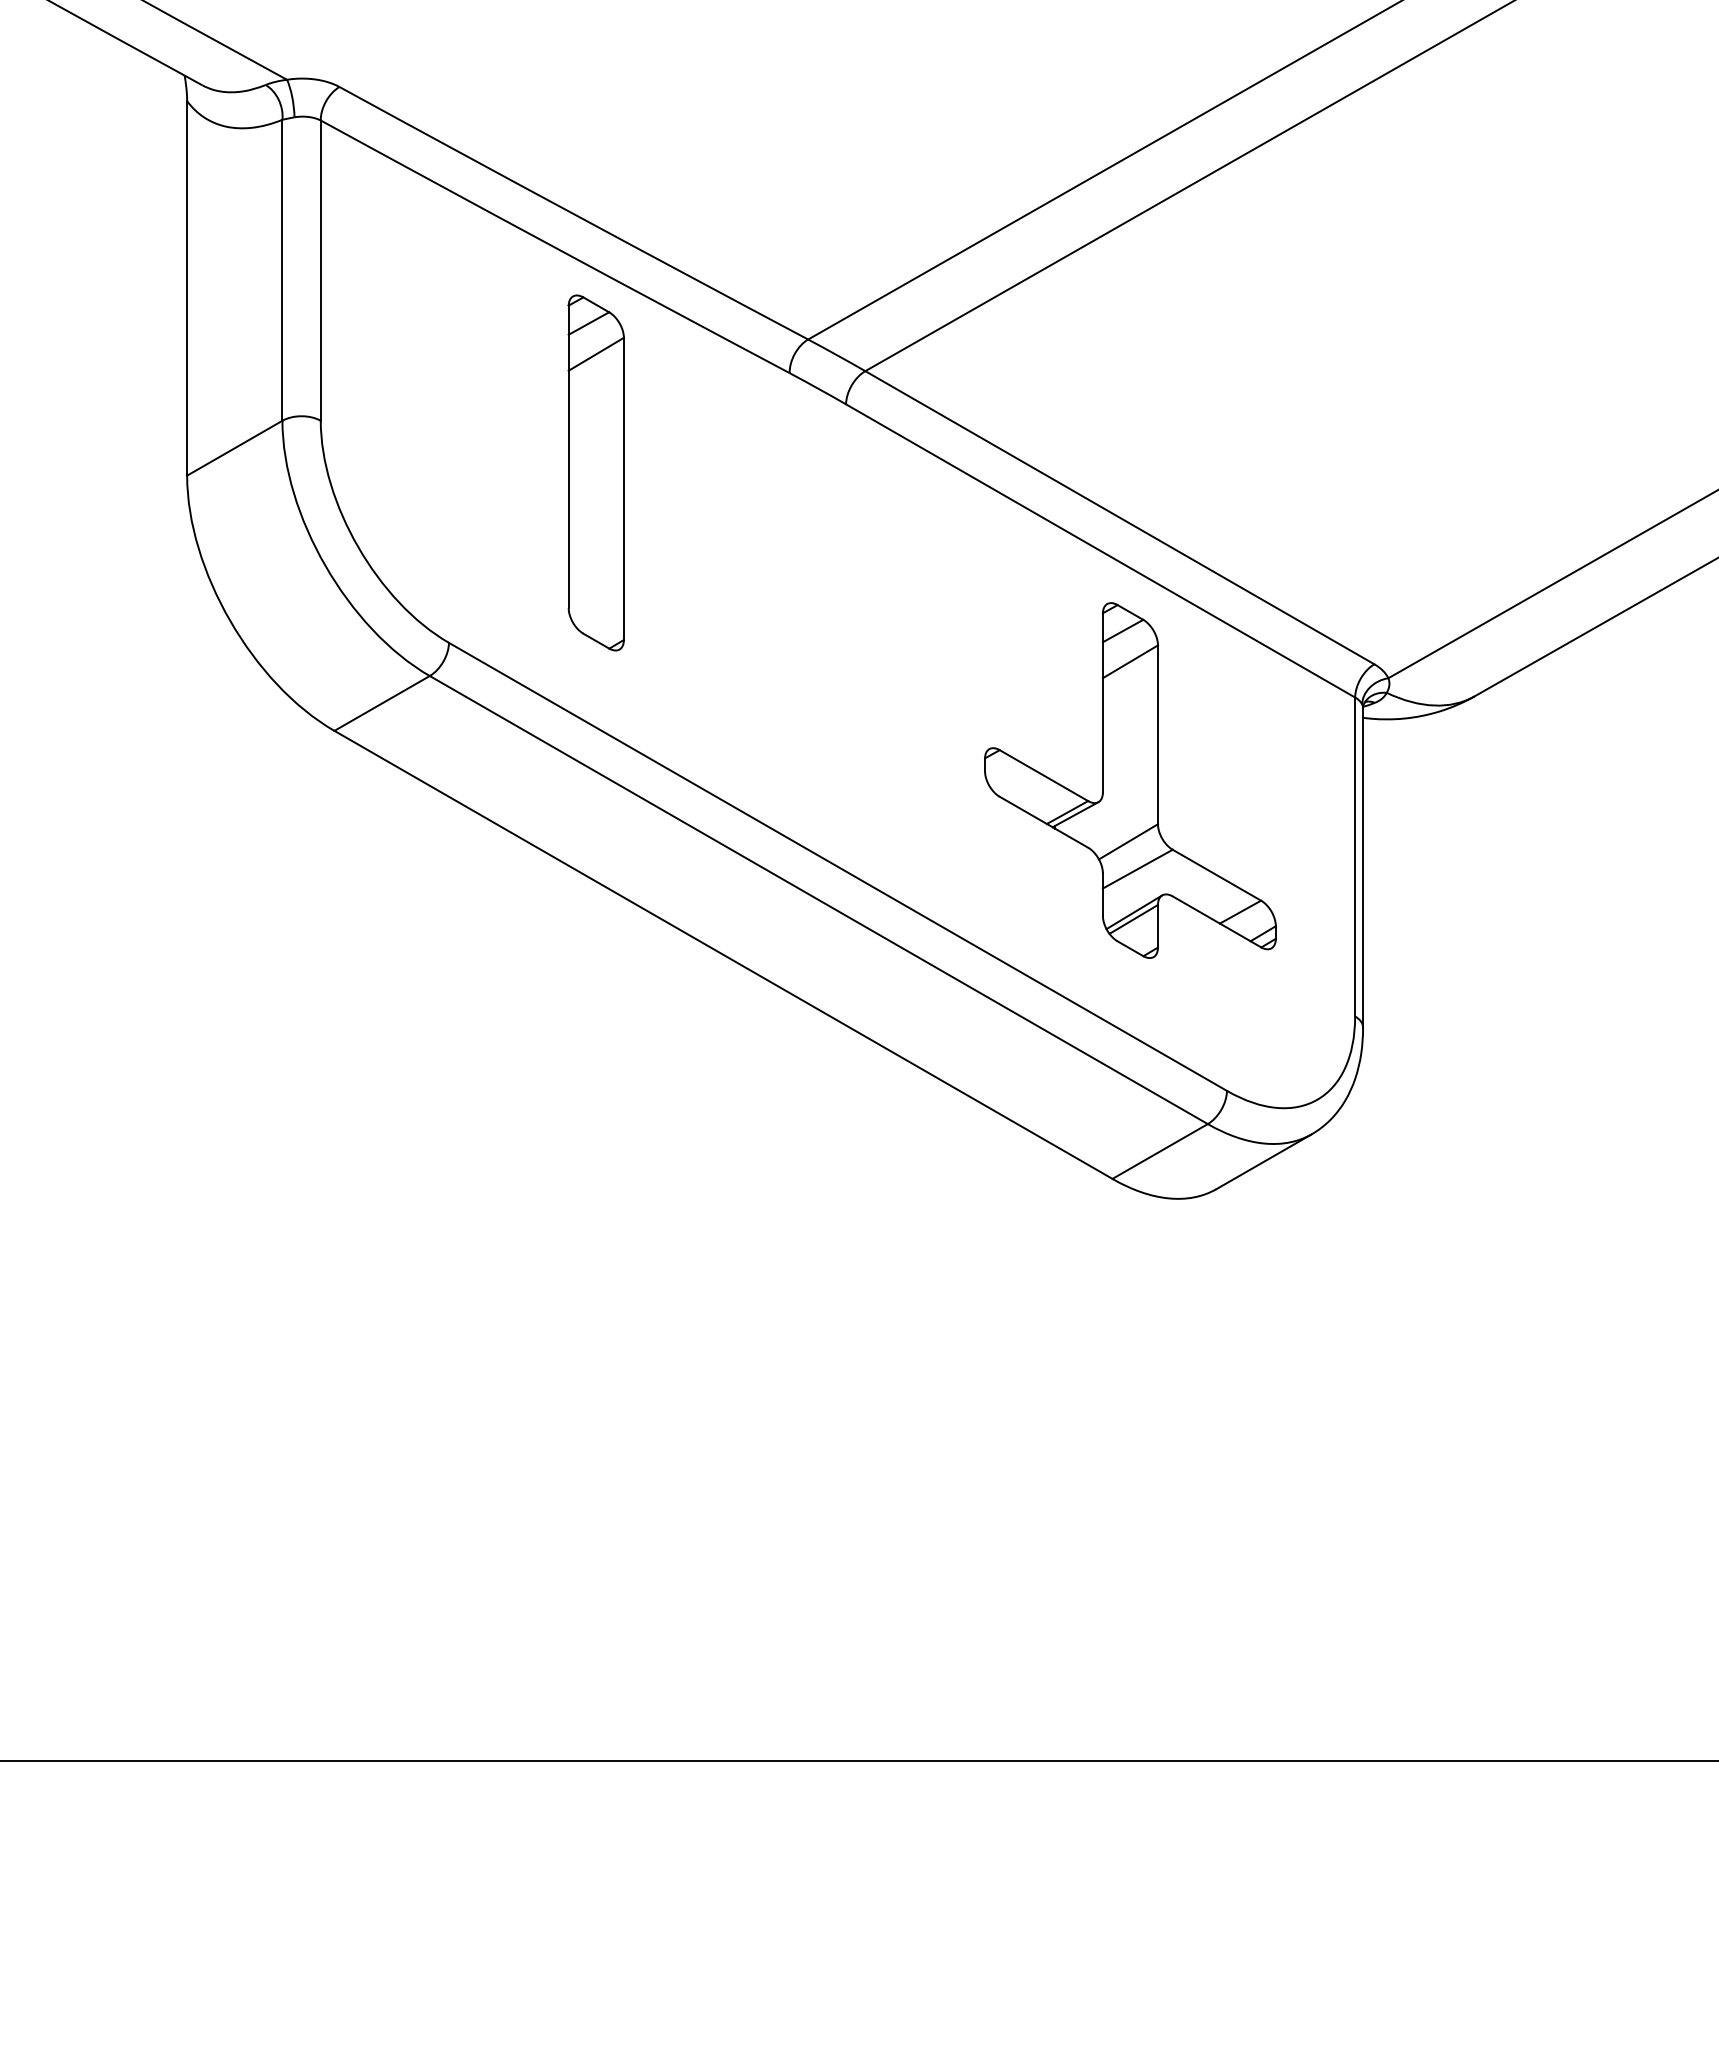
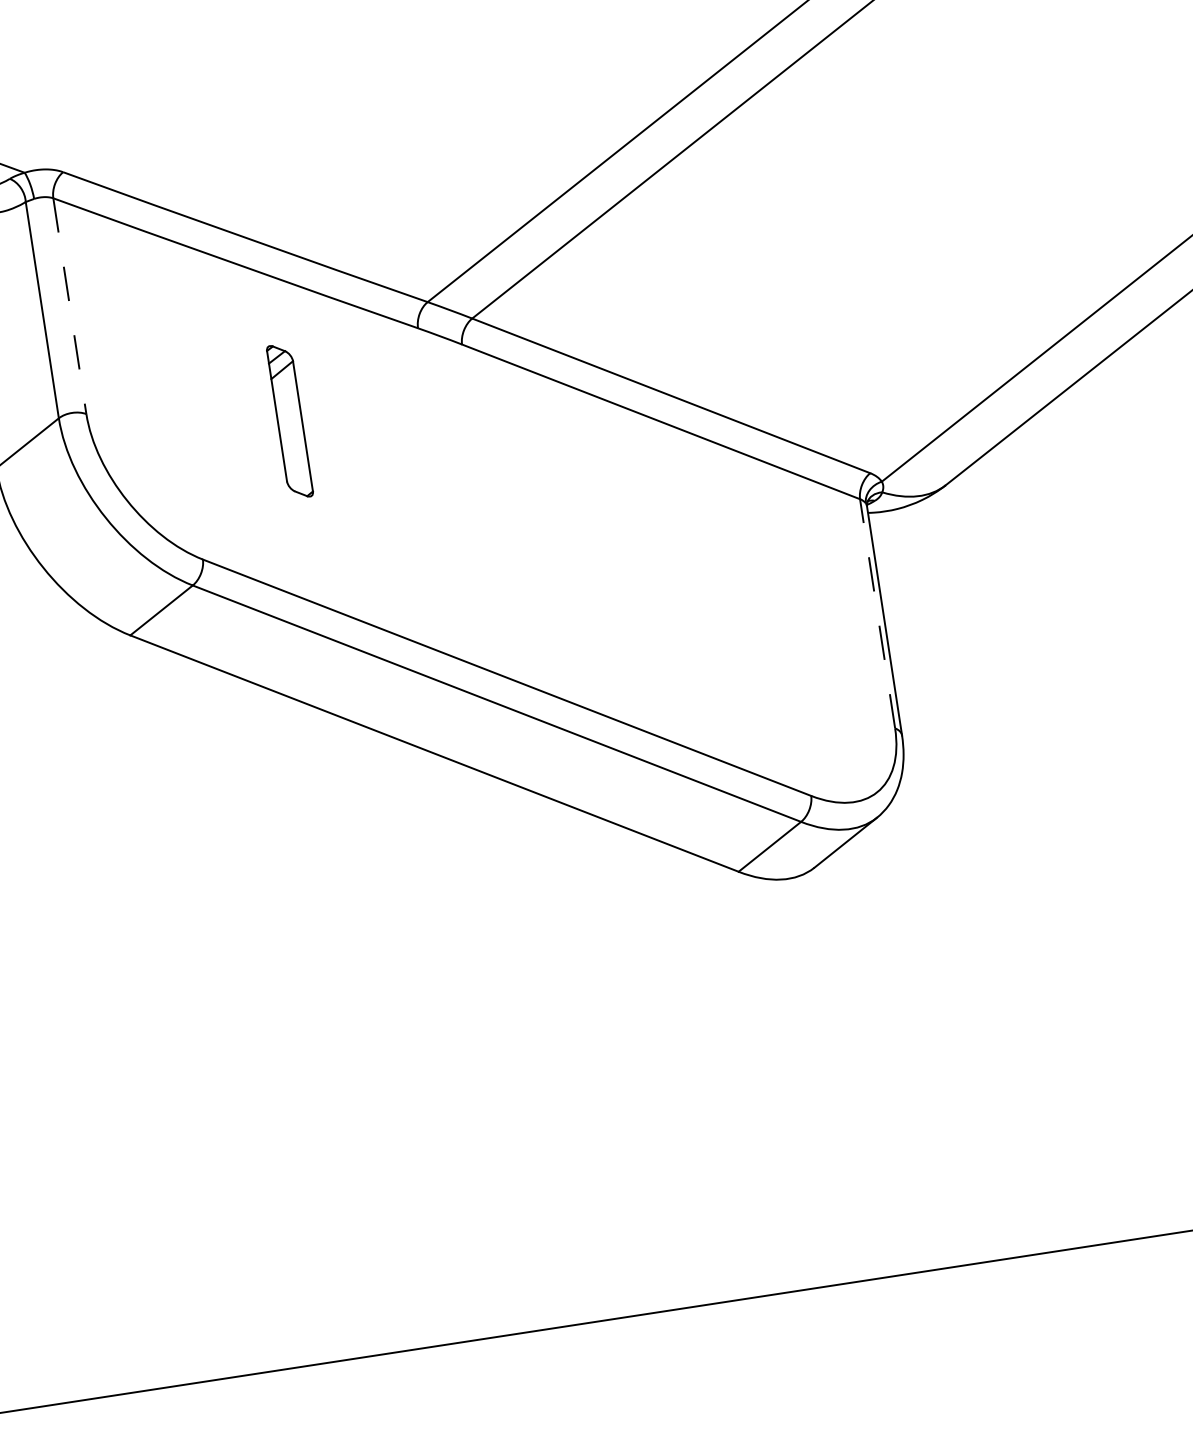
line: (320, 271) -> (69, 306), solid -> dashed
part: (595, 472) -> (289, 421), size x0.6
part: (1130, 780) -> (707, 583), removed
line: (1355, 856) -> (877, 613), solid -> dashed

